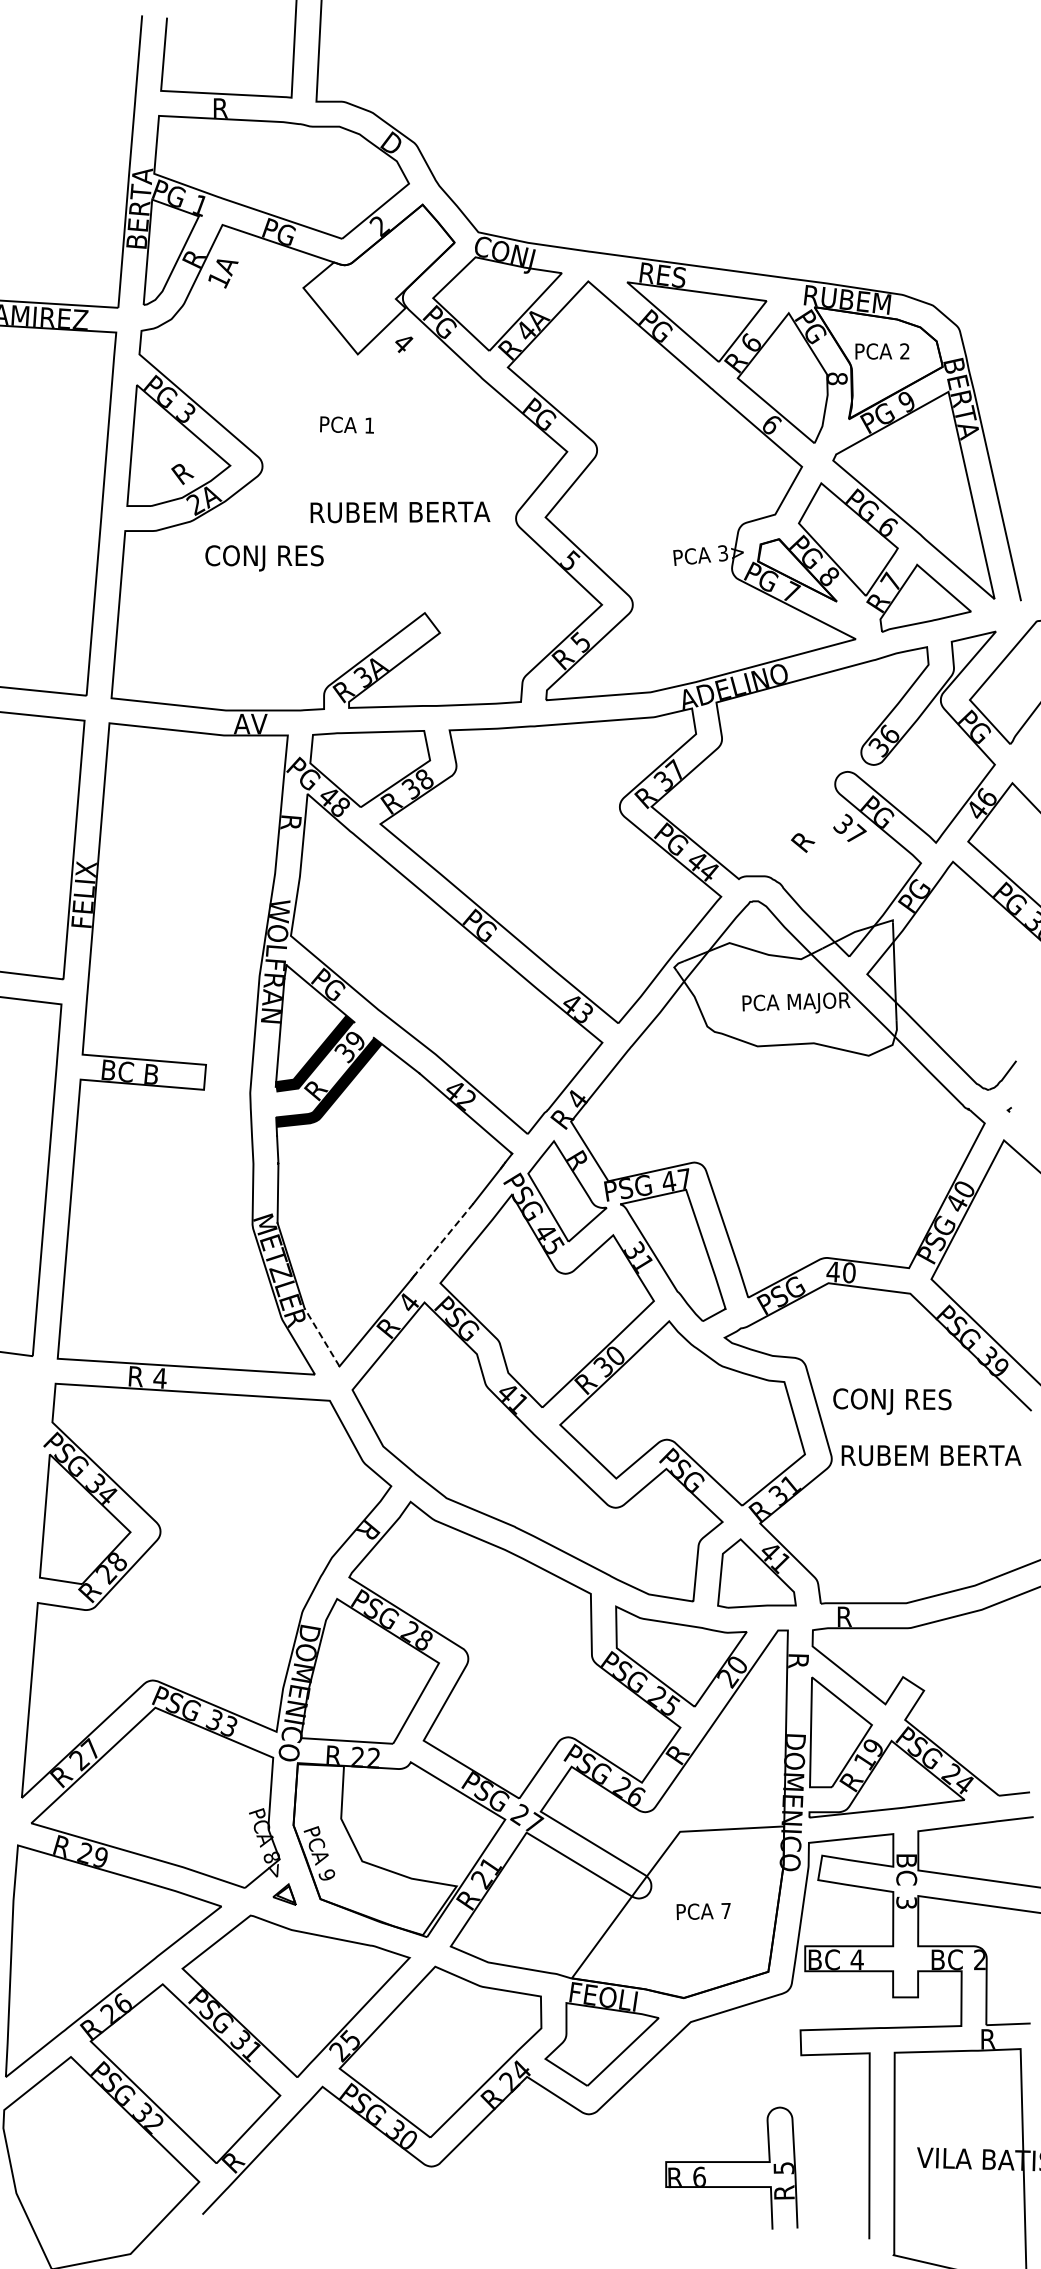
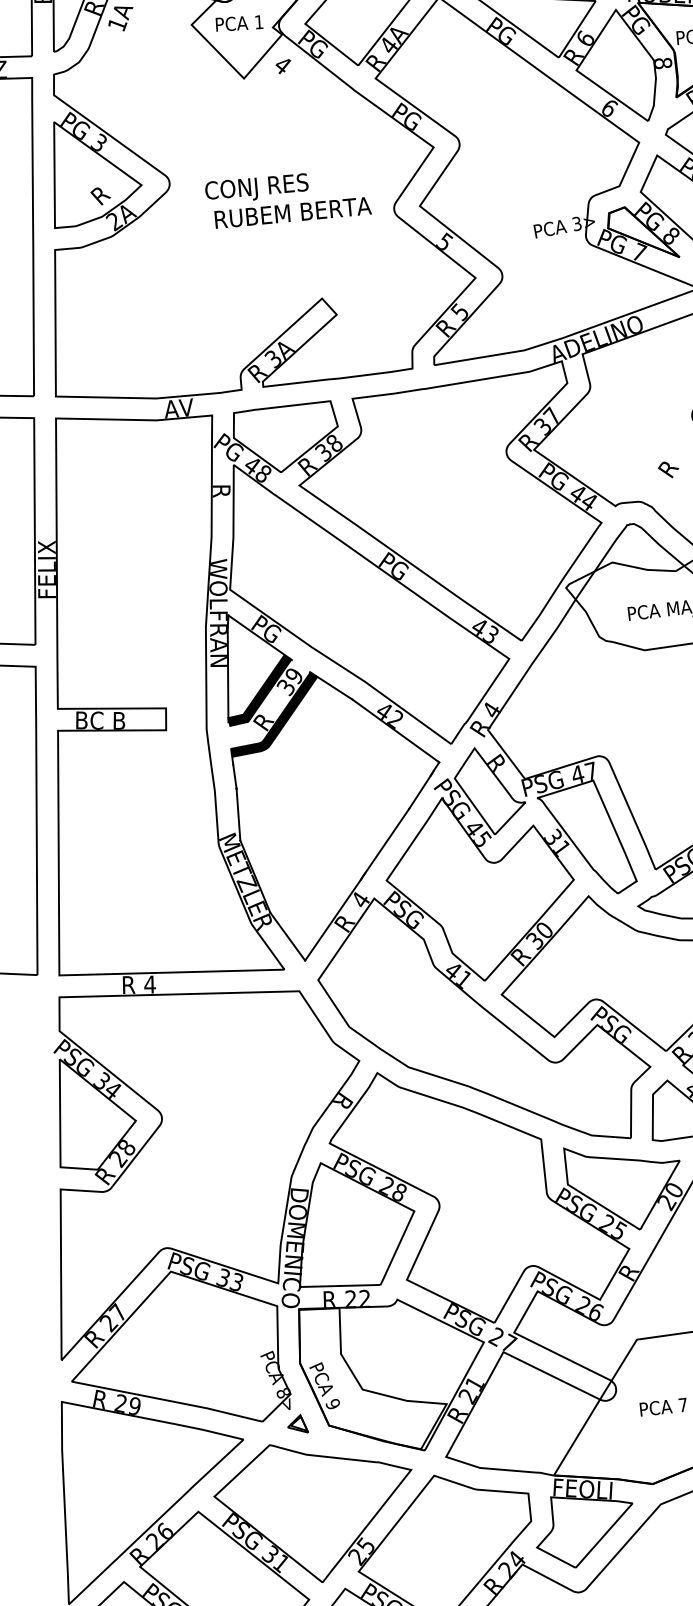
text: (346, 424) -> (238, 23), moved
text: (264, 558) -> (256, 188), moved
line: (445, 1238) -> (387, 841), dashed -> solid
line: (322, 1337) -> (288, 936), dashed -> solid

